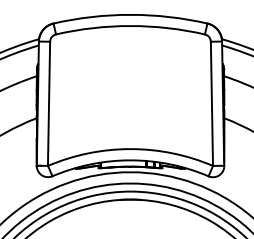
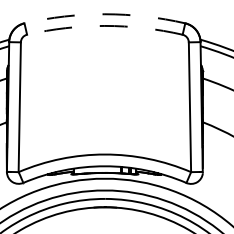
arc: (130, 14) -> (104, 13), solid -> dashed
arc: (130, 26) -> (104, 26), solid -> dashed

